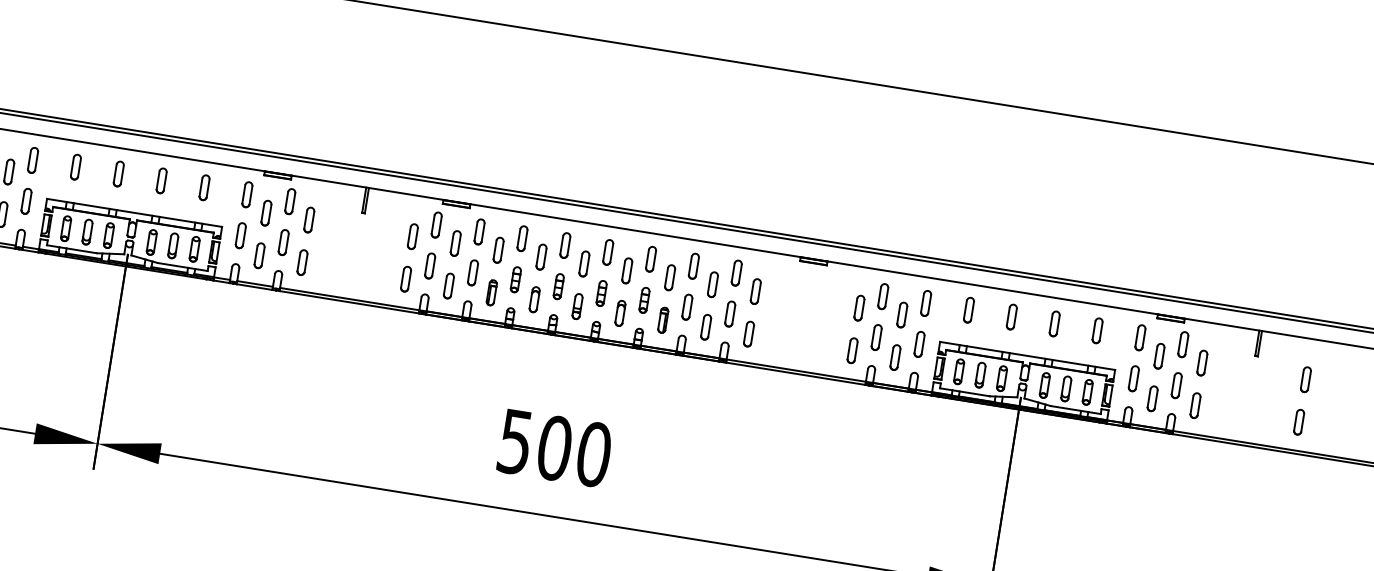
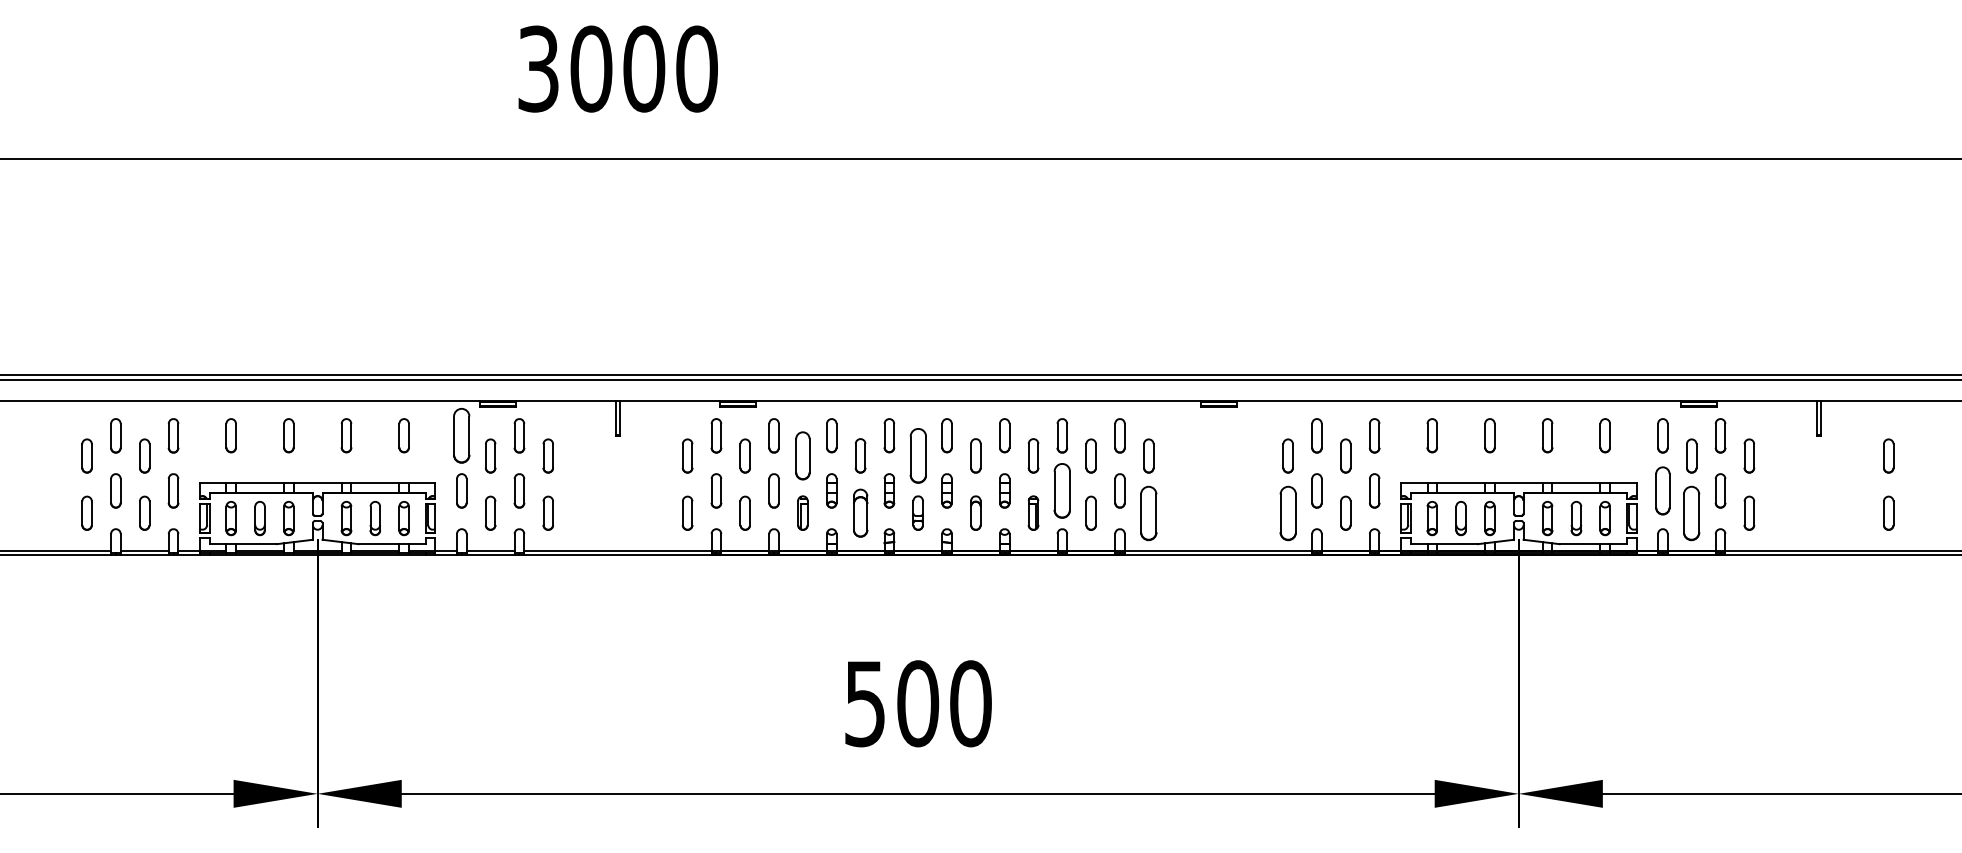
part: (247, 194) -> (461, 435), size x1.6
part: (498, 249) -> (802, 455), size x1.4
part: (583, 263) -> (917, 455), size x1.6
part: (534, 299) -> (860, 512), size x1.4
part: (687, 306) -> (1062, 490), size x1.6
part: (748, 333) -> (1148, 512), size x1.6
part: (852, 350) -> (1287, 512), size x1.6
part: (1133, 378) -> (1662, 490), size x1.4
part: (1152, 398) -> (1691, 512), size x1.6

